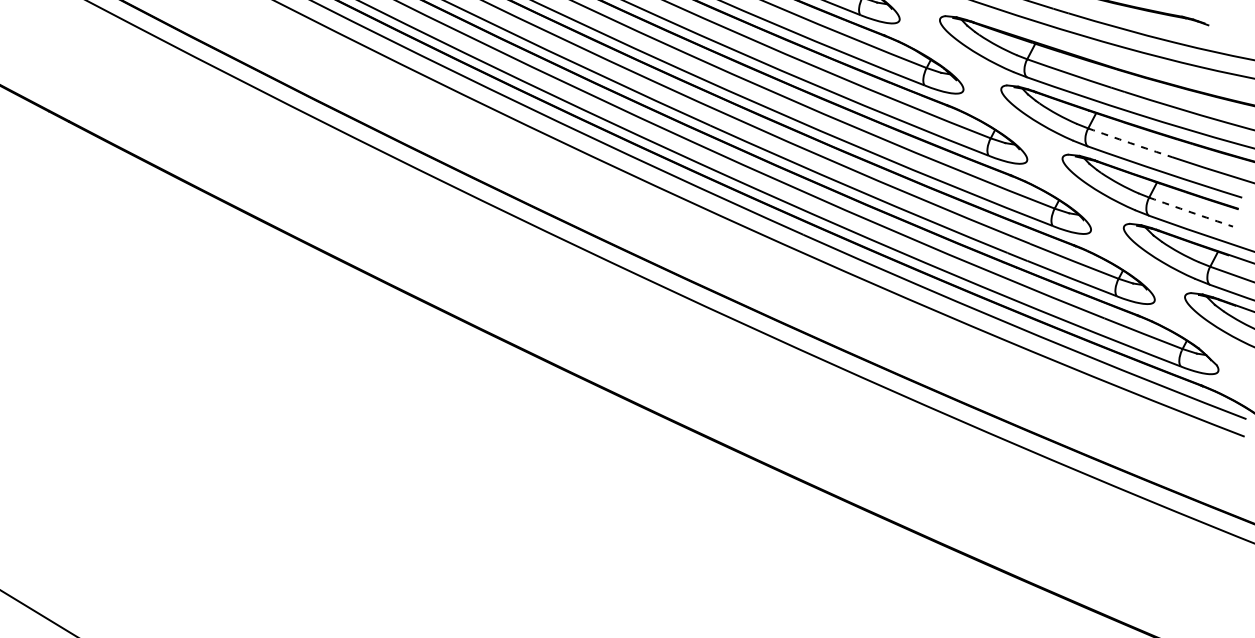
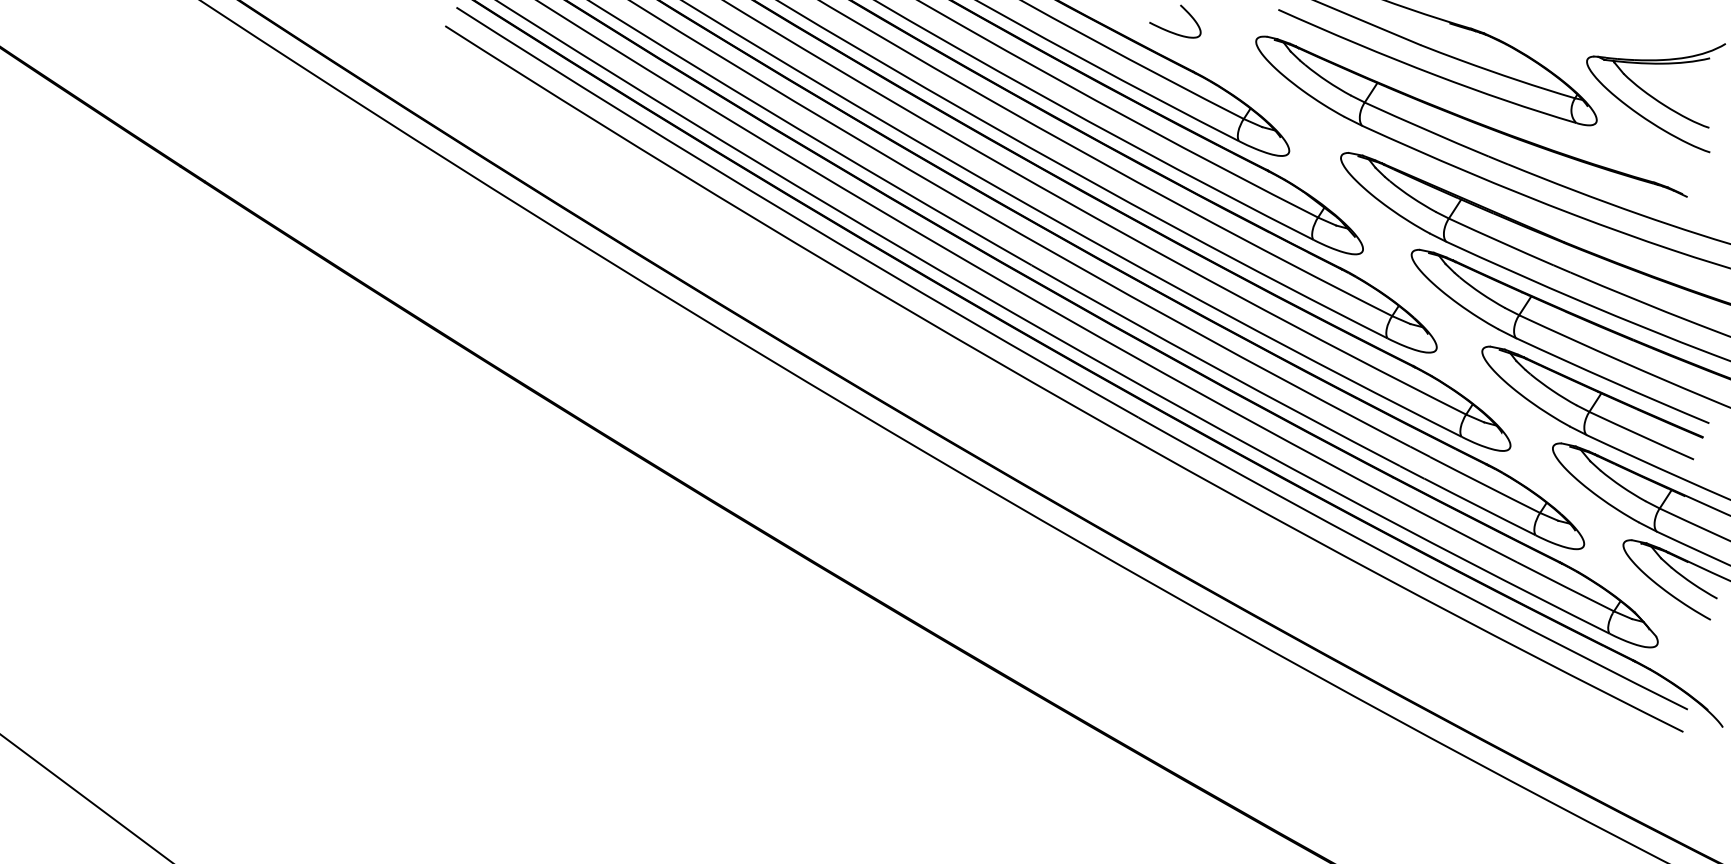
arc: (1130, 143) -> (1571, 339), dashed -> solid
arc: (1190, 211) -> (1641, 435), dashed -> solid

